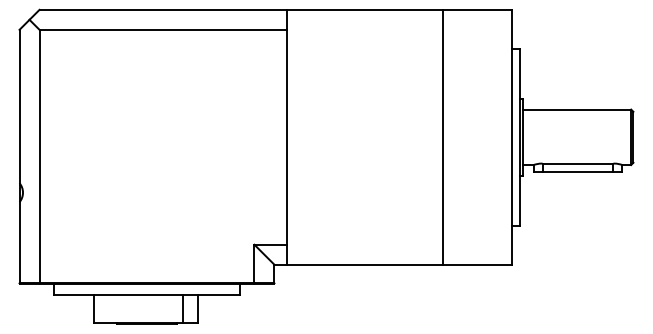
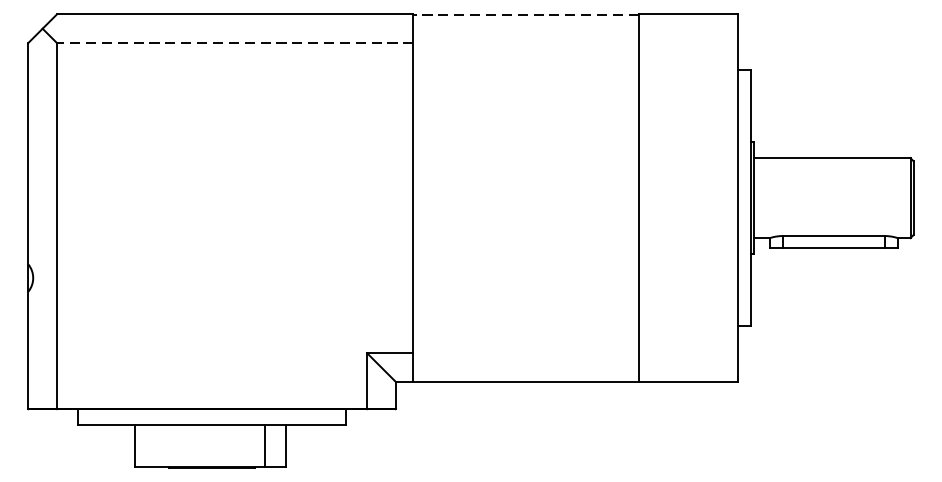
line: (364, 9) -> (525, 13), solid -> dashed
line: (163, 29) -> (235, 42), solid -> dashed

